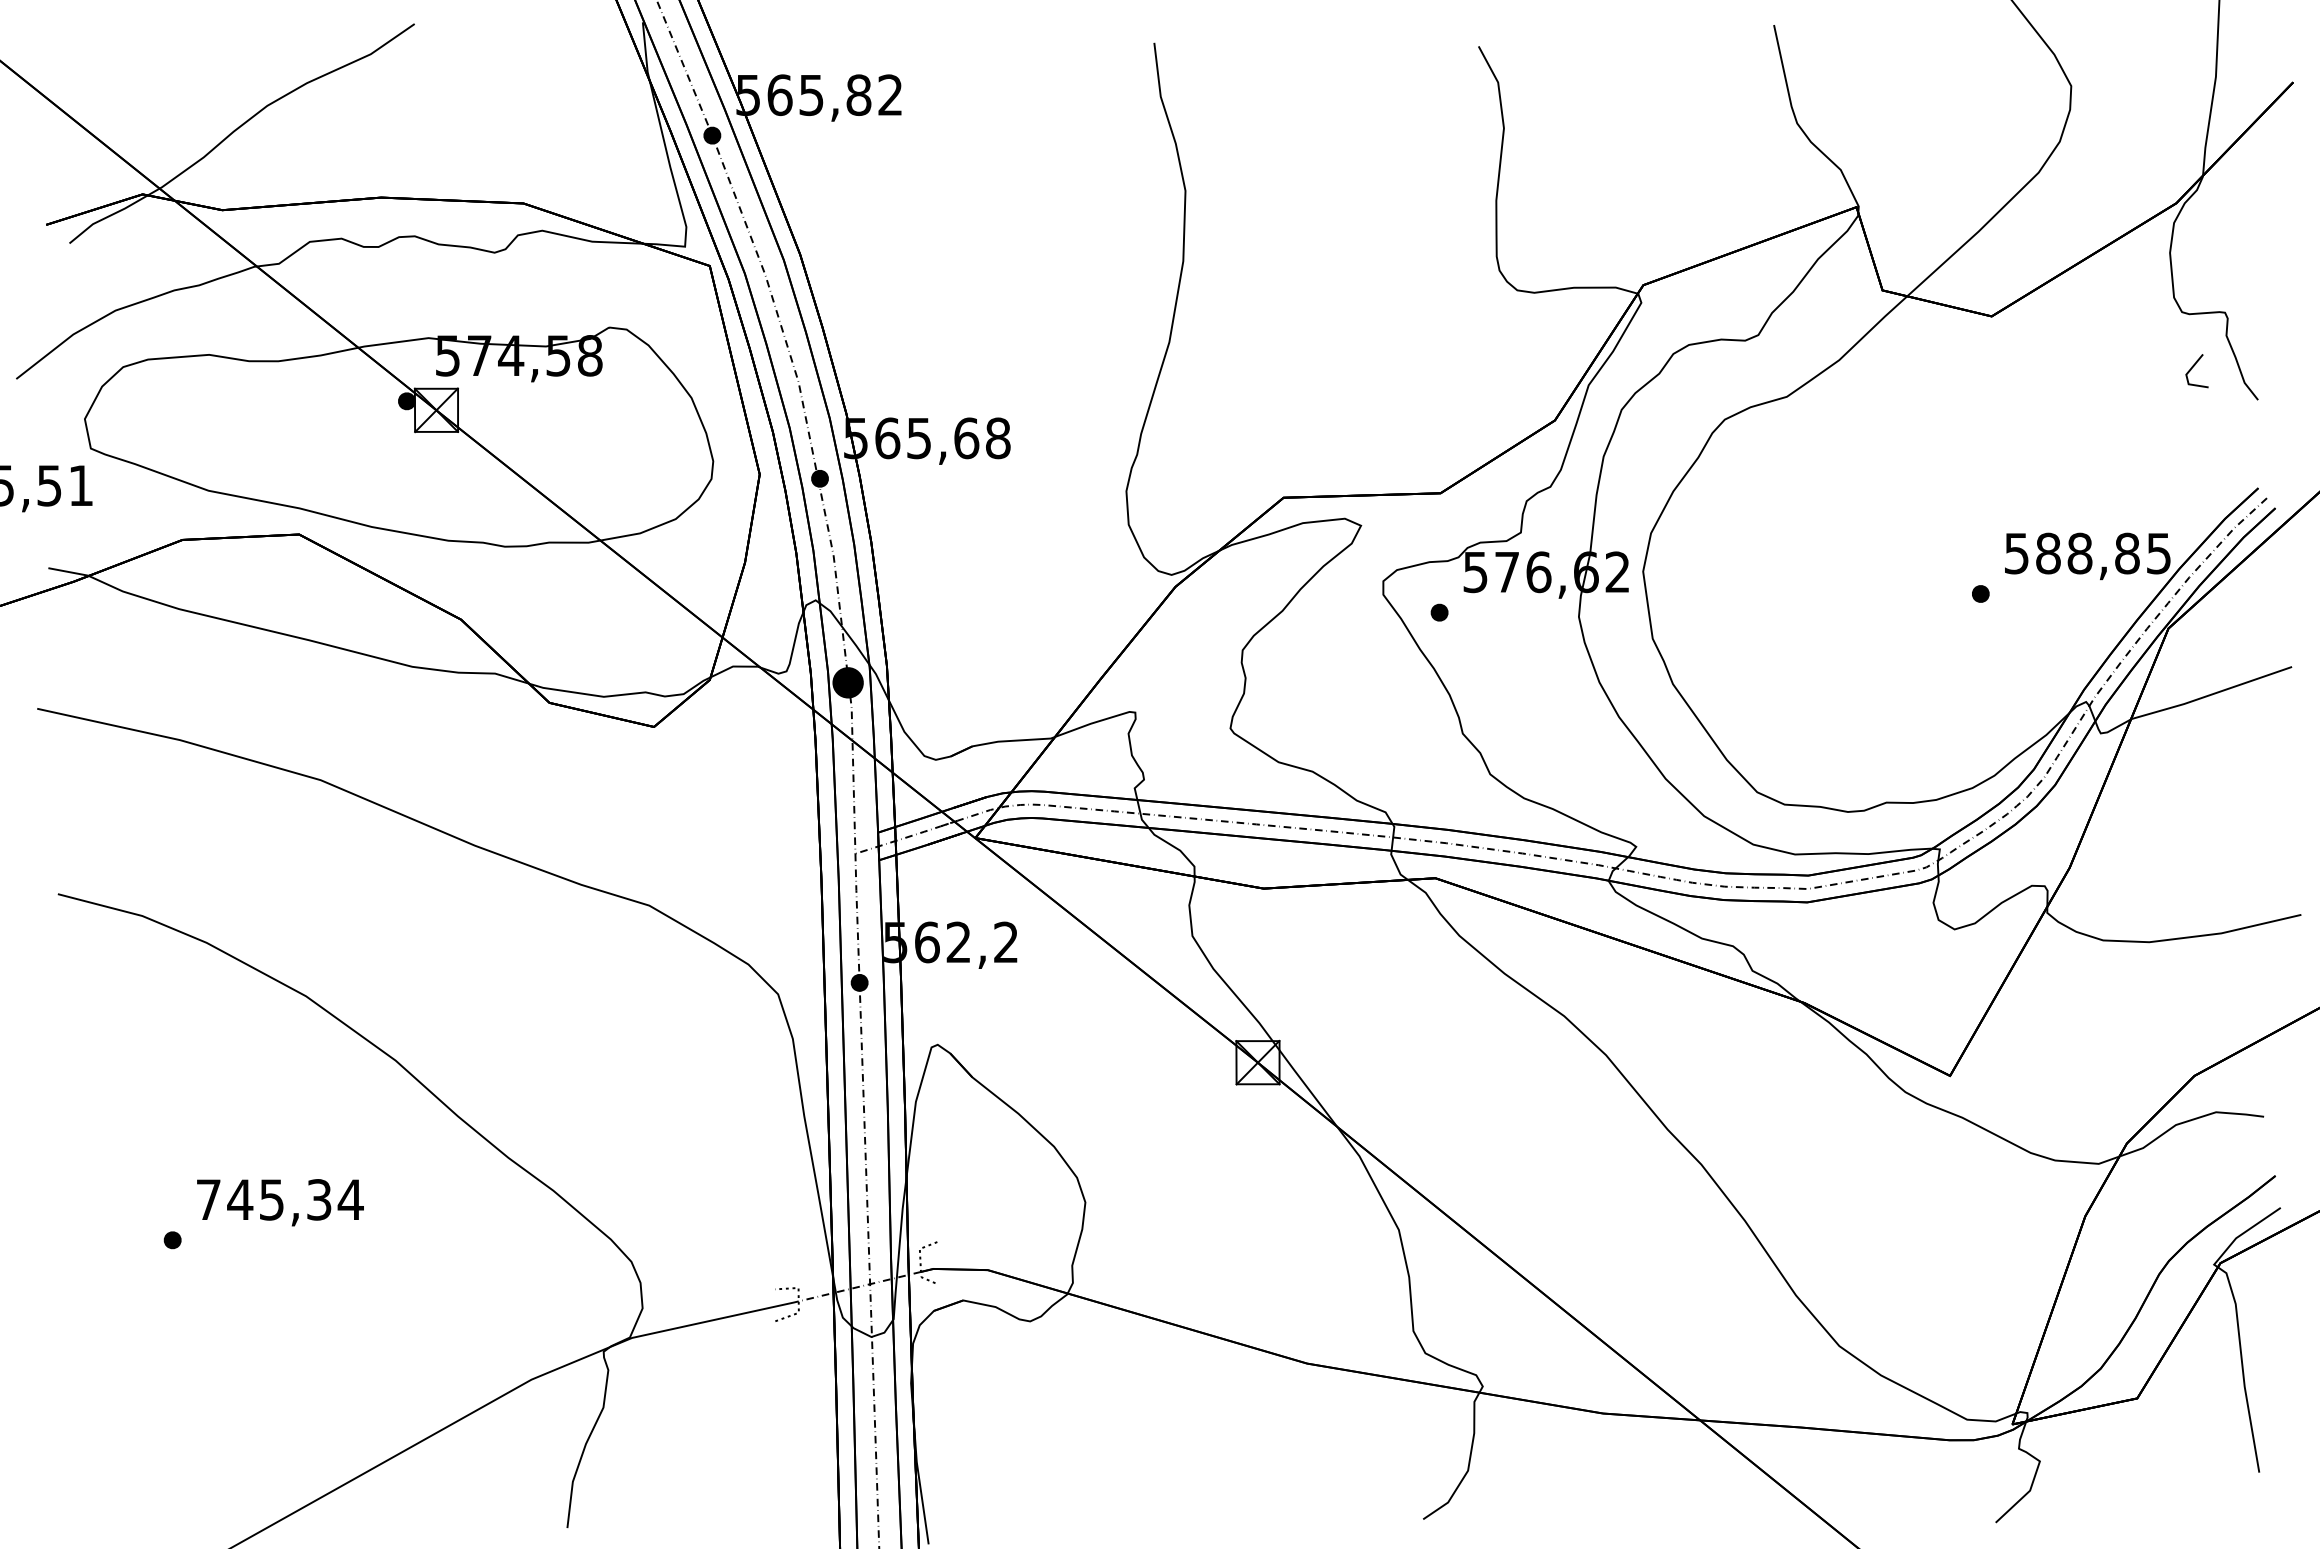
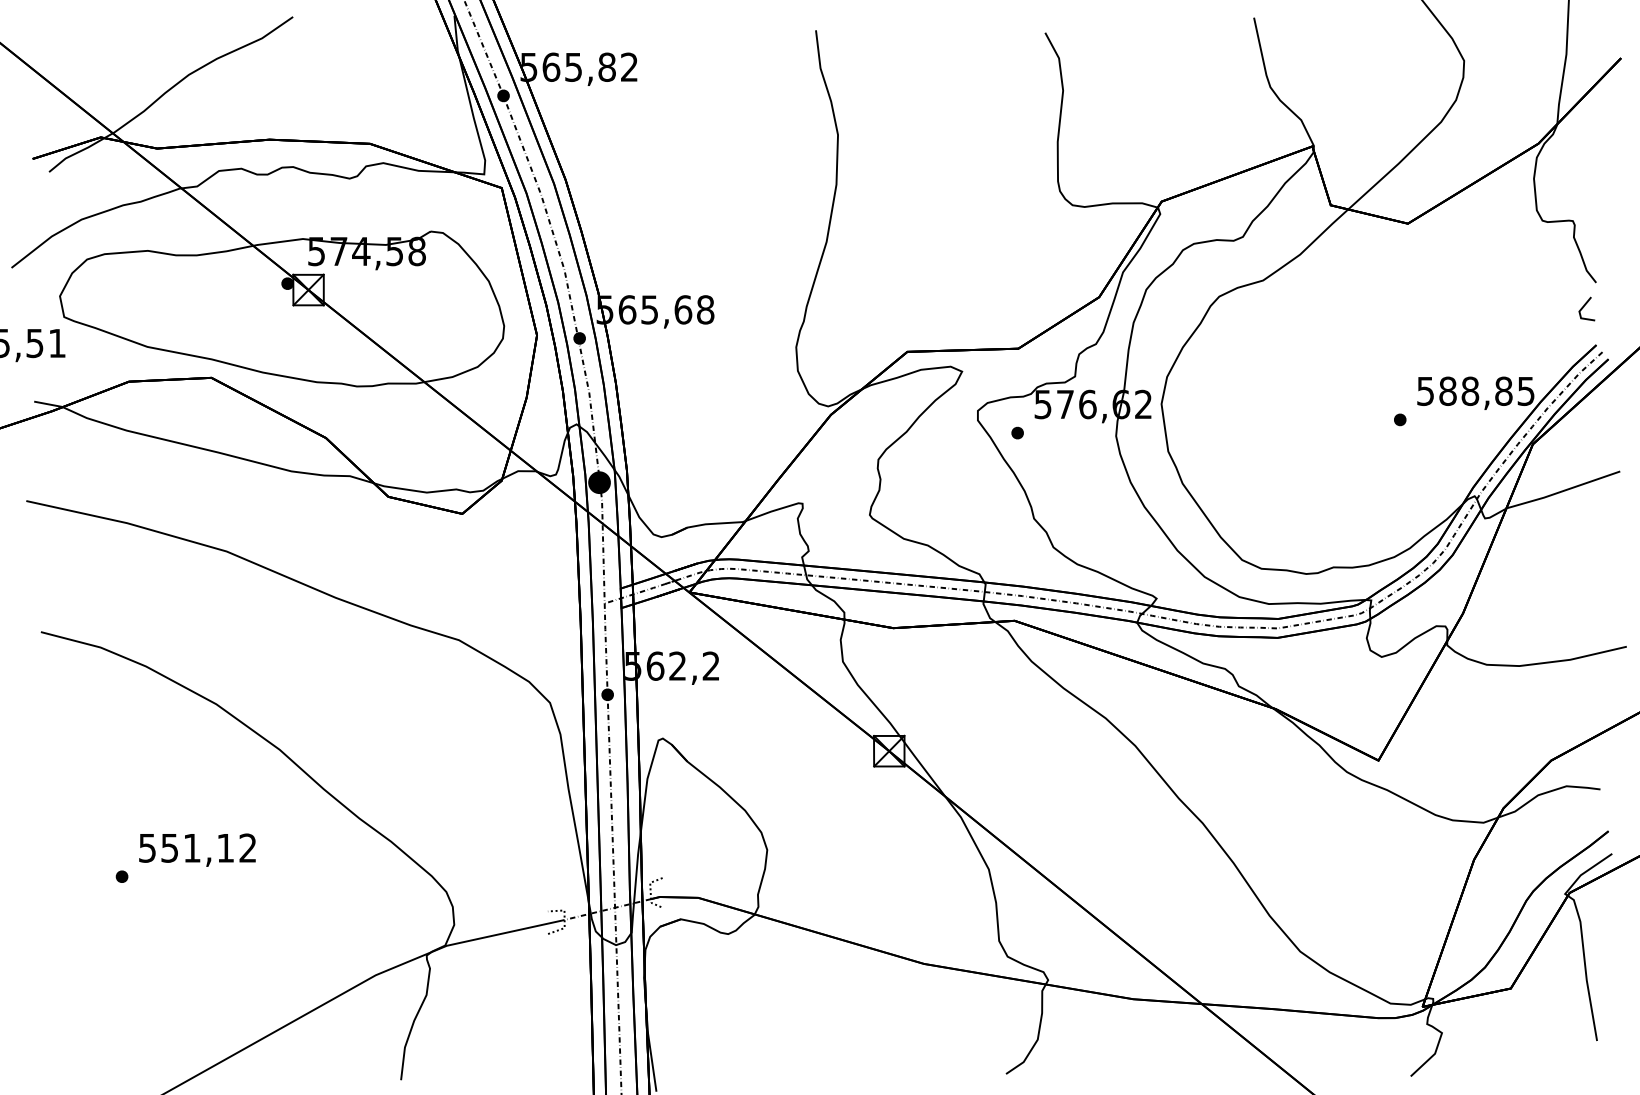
line: (2193, 367) -> (1584, 306), moved
text: (279, 1199) -> (197, 847), 745,34 -> 551,12

